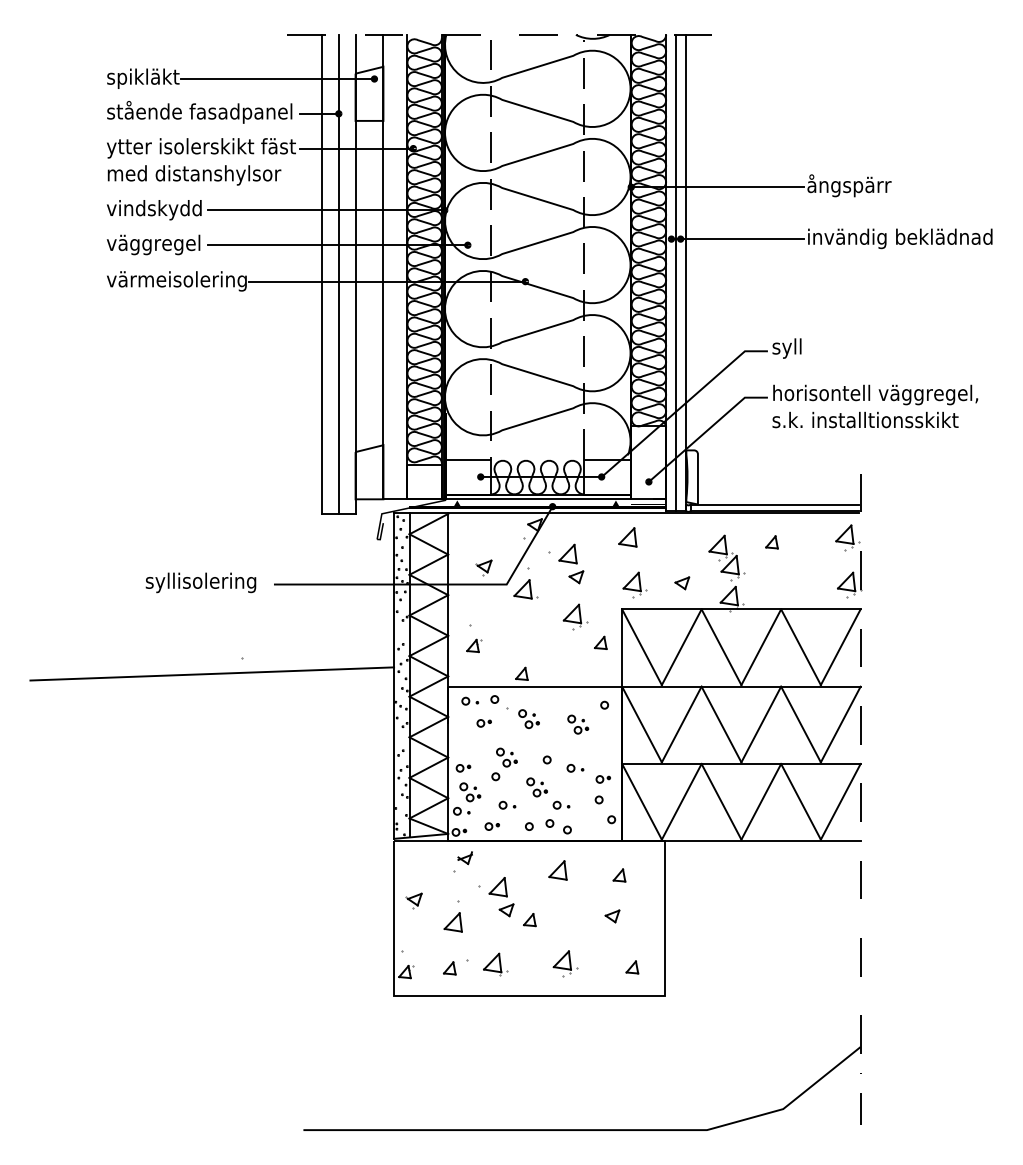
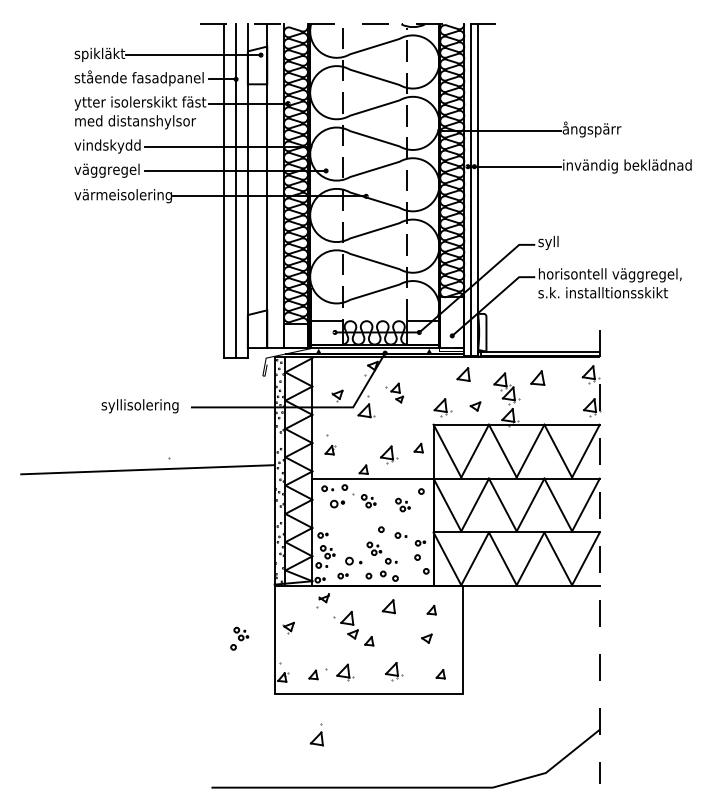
part: (627, 537) -> (463, 374), moved
part: (772, 541) -> (538, 377), size x1.6
part: (566, 563) -> (394, 392), size x0.7
part: (576, 616) -> (389, 454), moved
part: (484, 723) -> (337, 504), size x1.4
part: (504, 764) -> (239, 638), moved
part: (507, 805) -> (353, 561), size x1.4
part: (452, 916) -> (316, 734), moved

